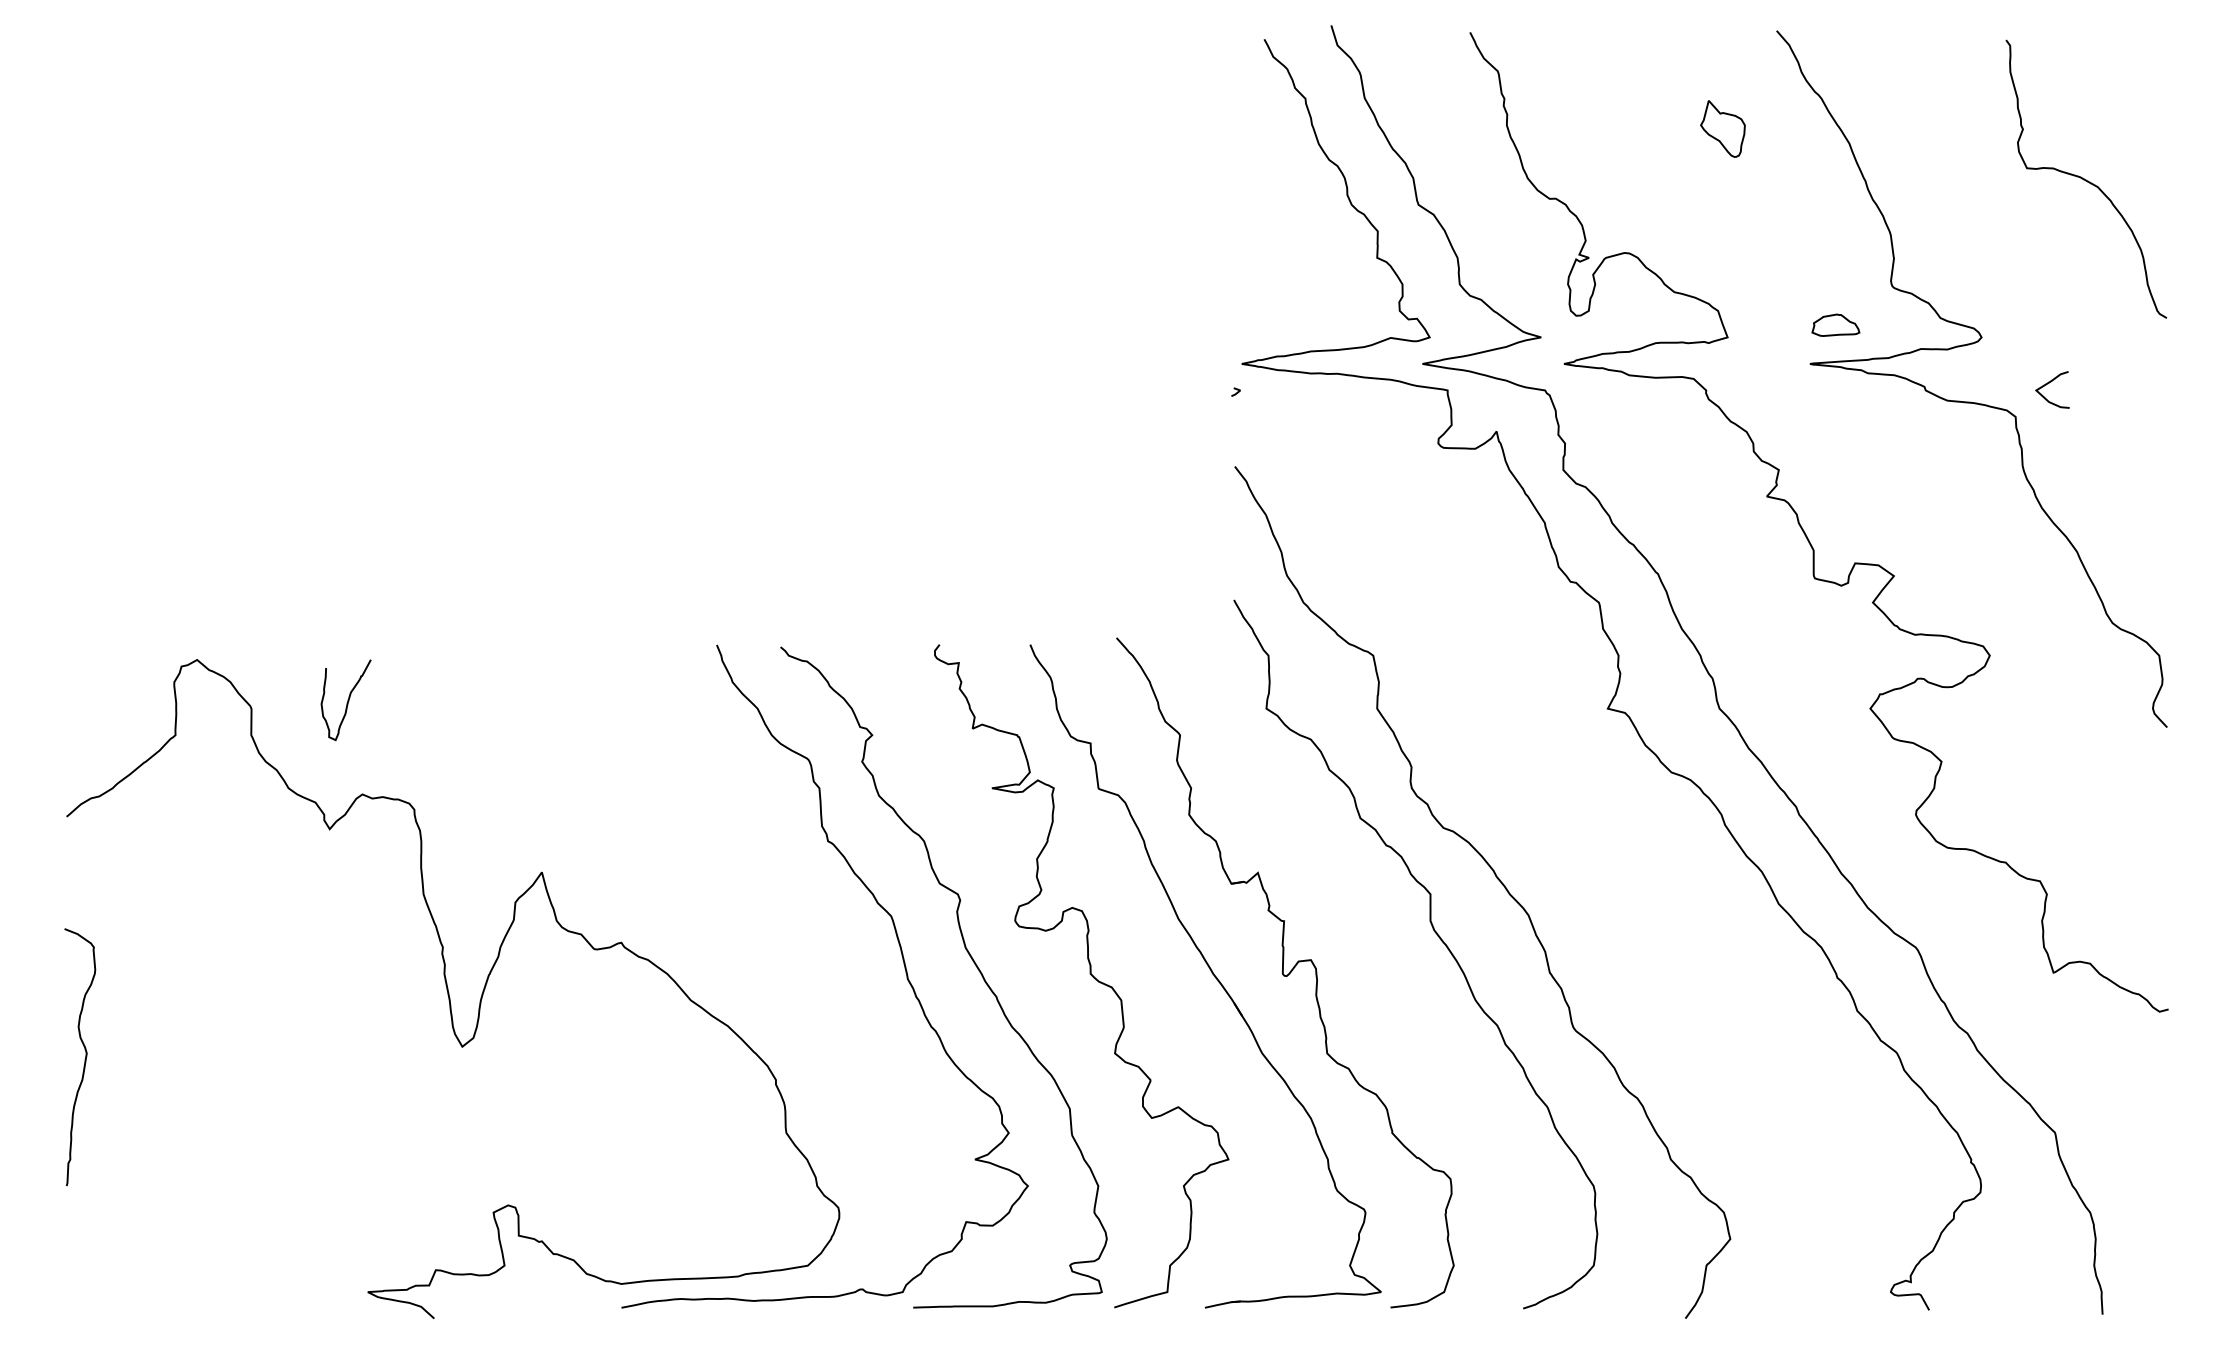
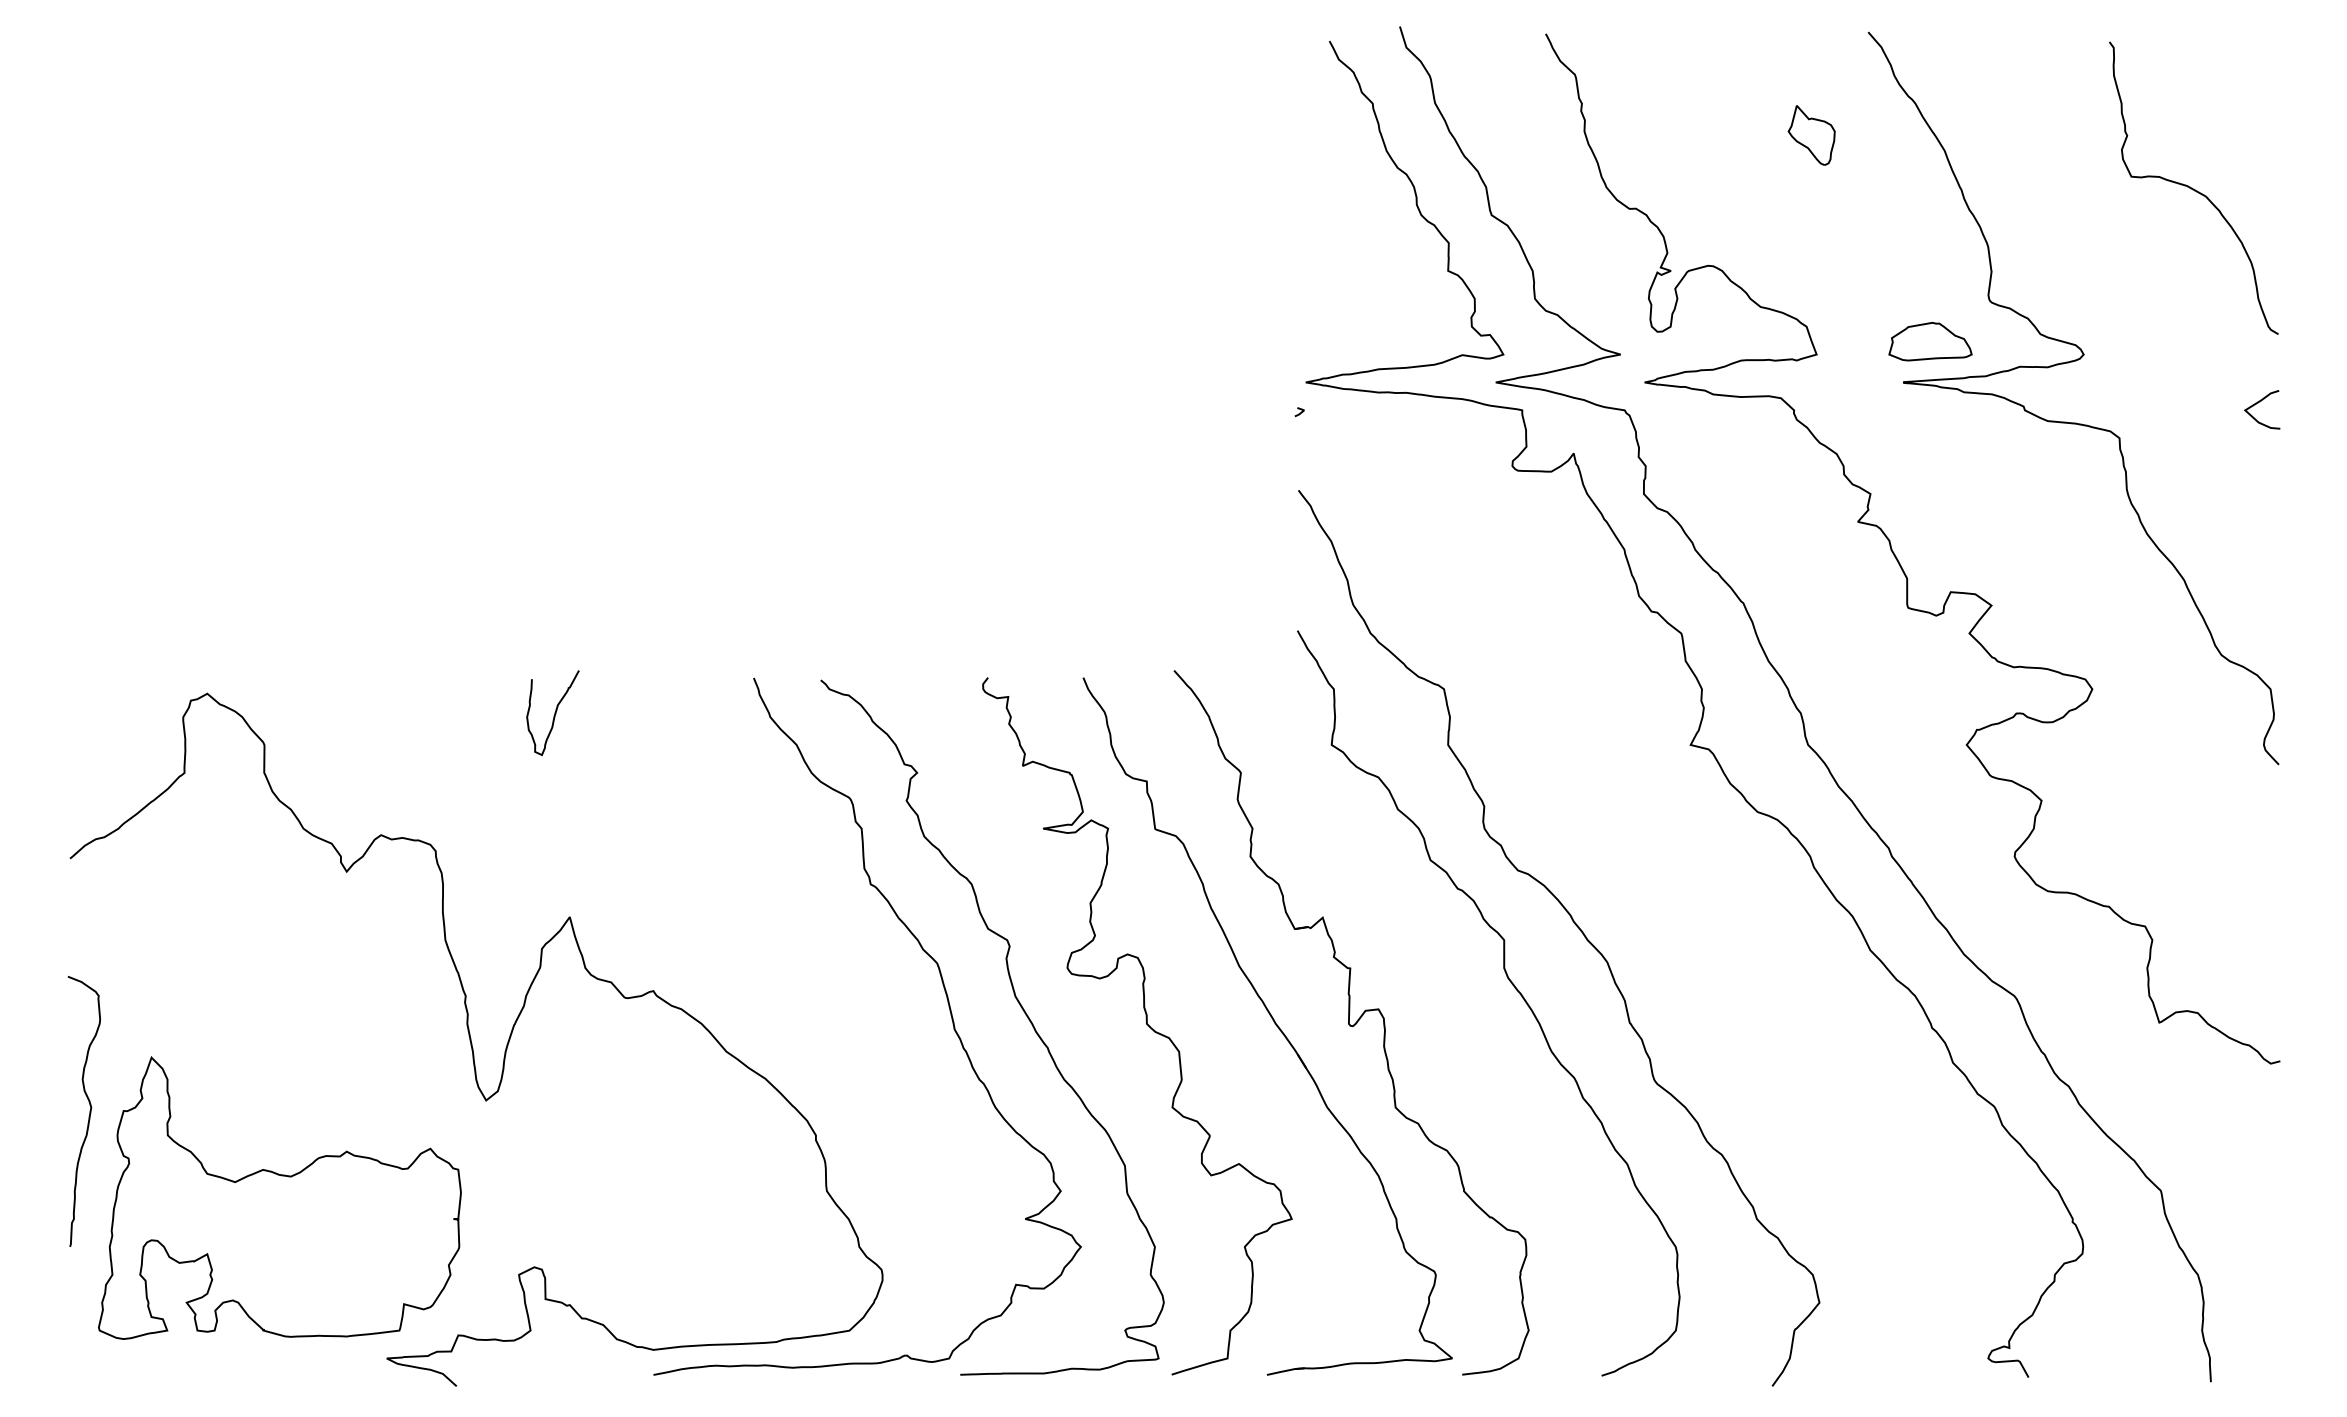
part: (1835, 324) -> (1930, 341), size x1.67
curve: (2048, 383) -> (2258, 403), moved
curve: (347, 700) -> (554, 713), moved
part: (265, 1139) -> (279, 1197), added

